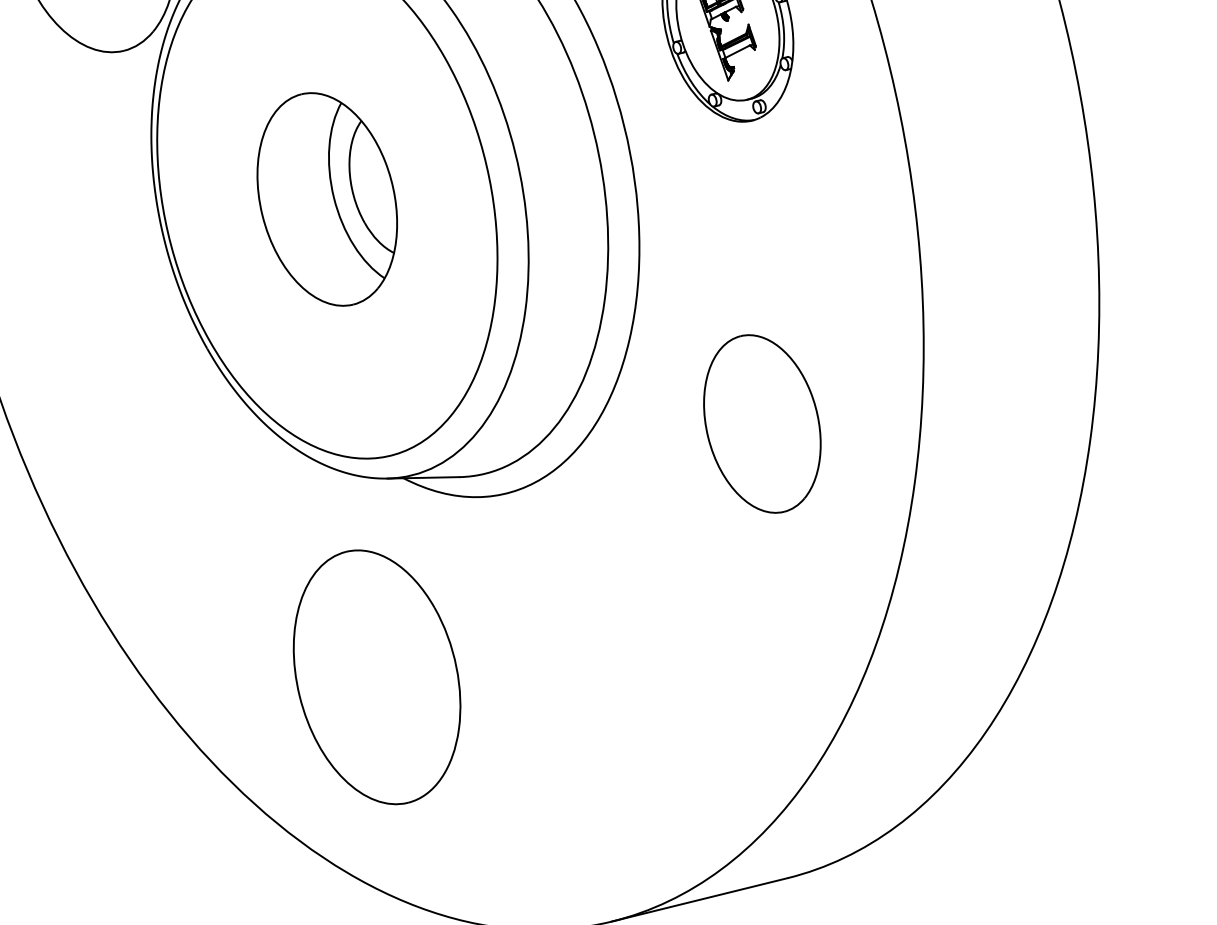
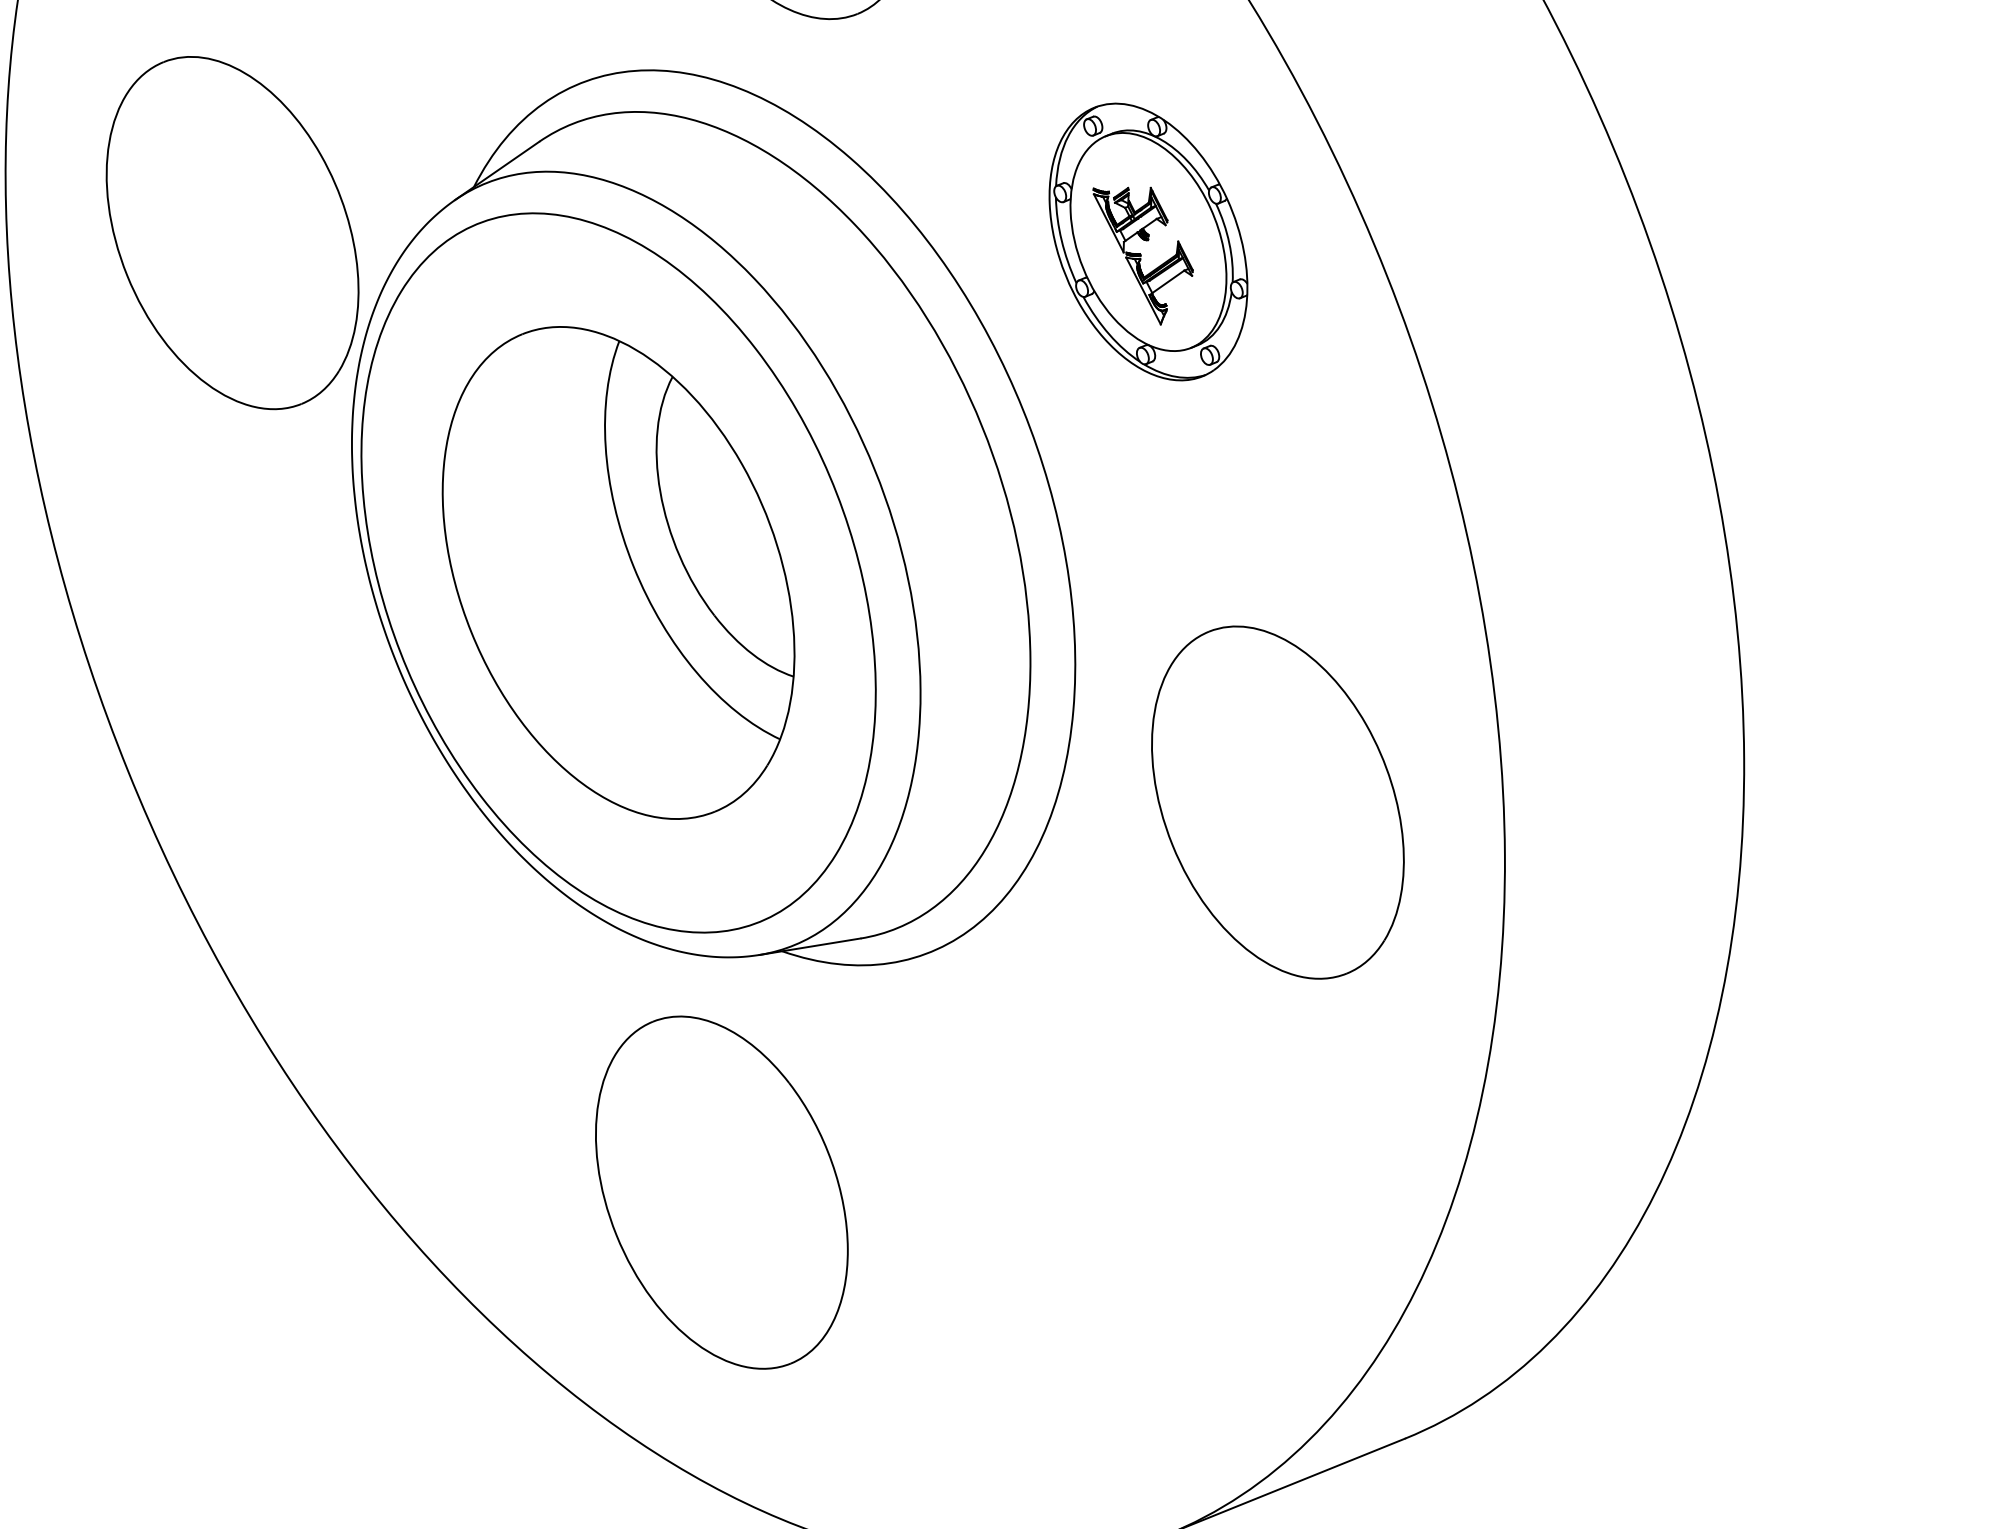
part: (327, 199) -> (618, 572), size x1.67
part: (762, 423) -> (1277, 802), size x1.43
part: (376, 677) -> (721, 1192), moved

